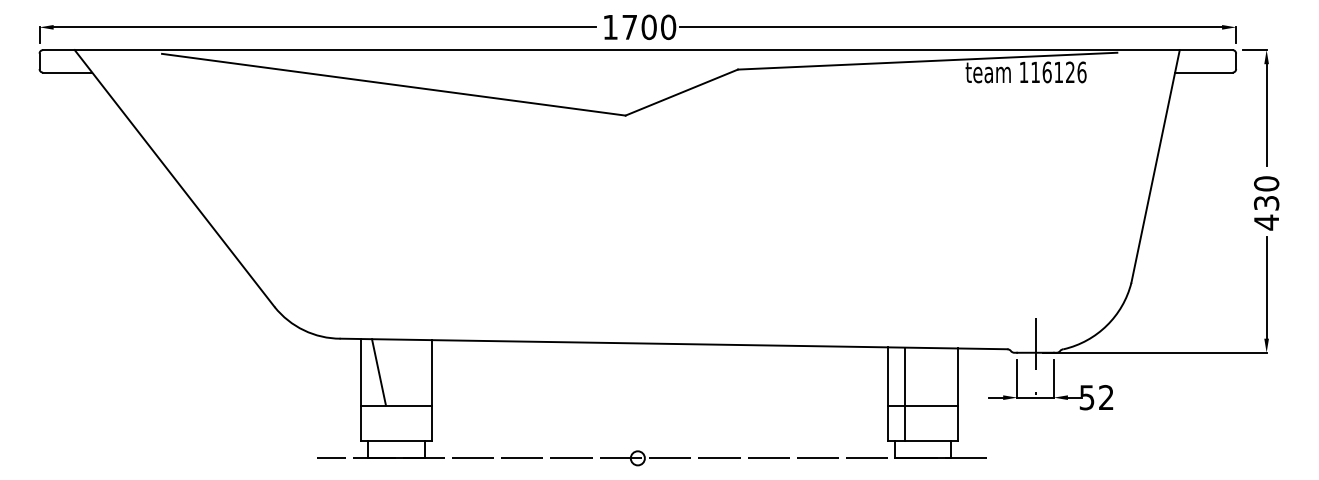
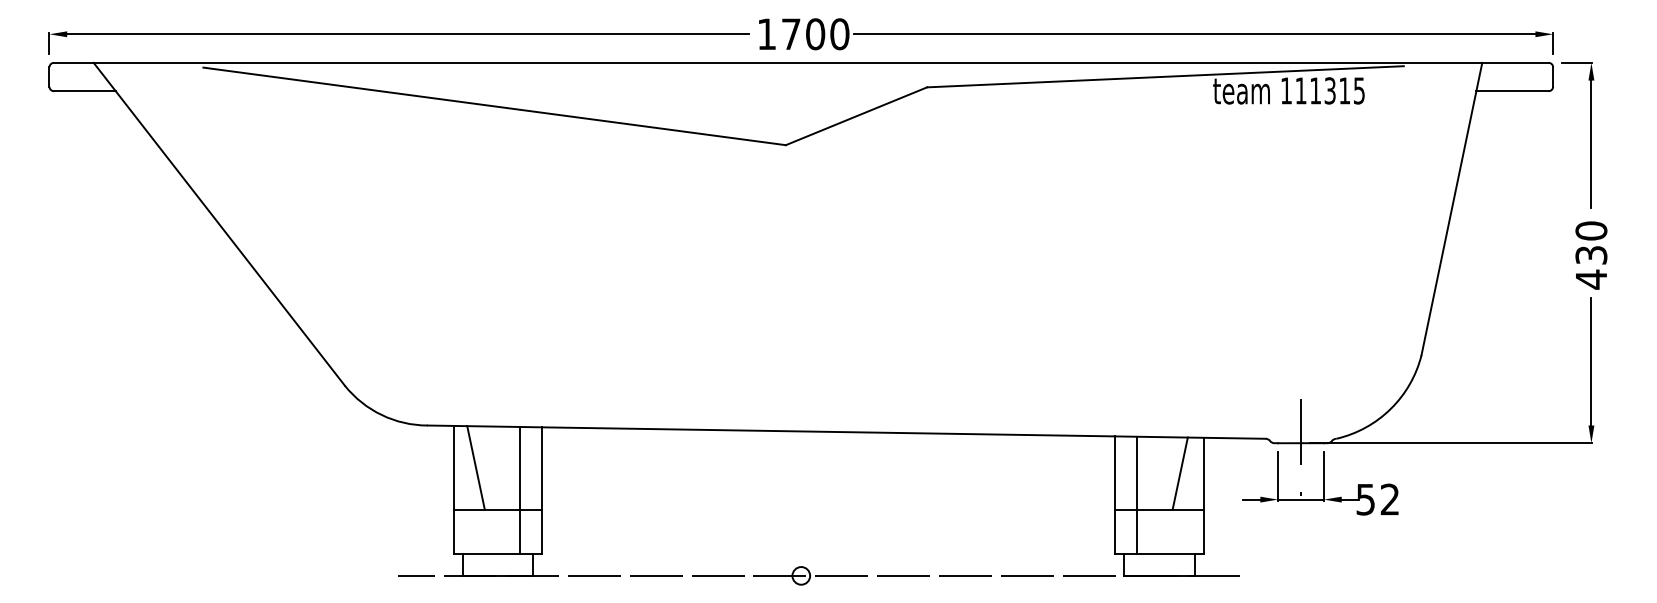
text: (1064, 72) -> (1337, 91), 116126 -> 111315
line: (939, 376) -> (1180, 473), added
line: (414, 389) -> (520, 489), added

